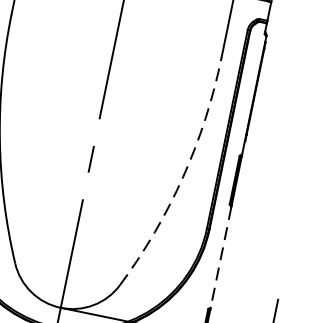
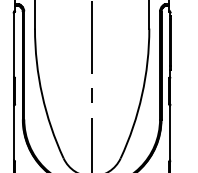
arc: (183, 177) -> (142, 95), dashed -> solid
line: (220, 258) -> (170, 133), dashed -> solid

